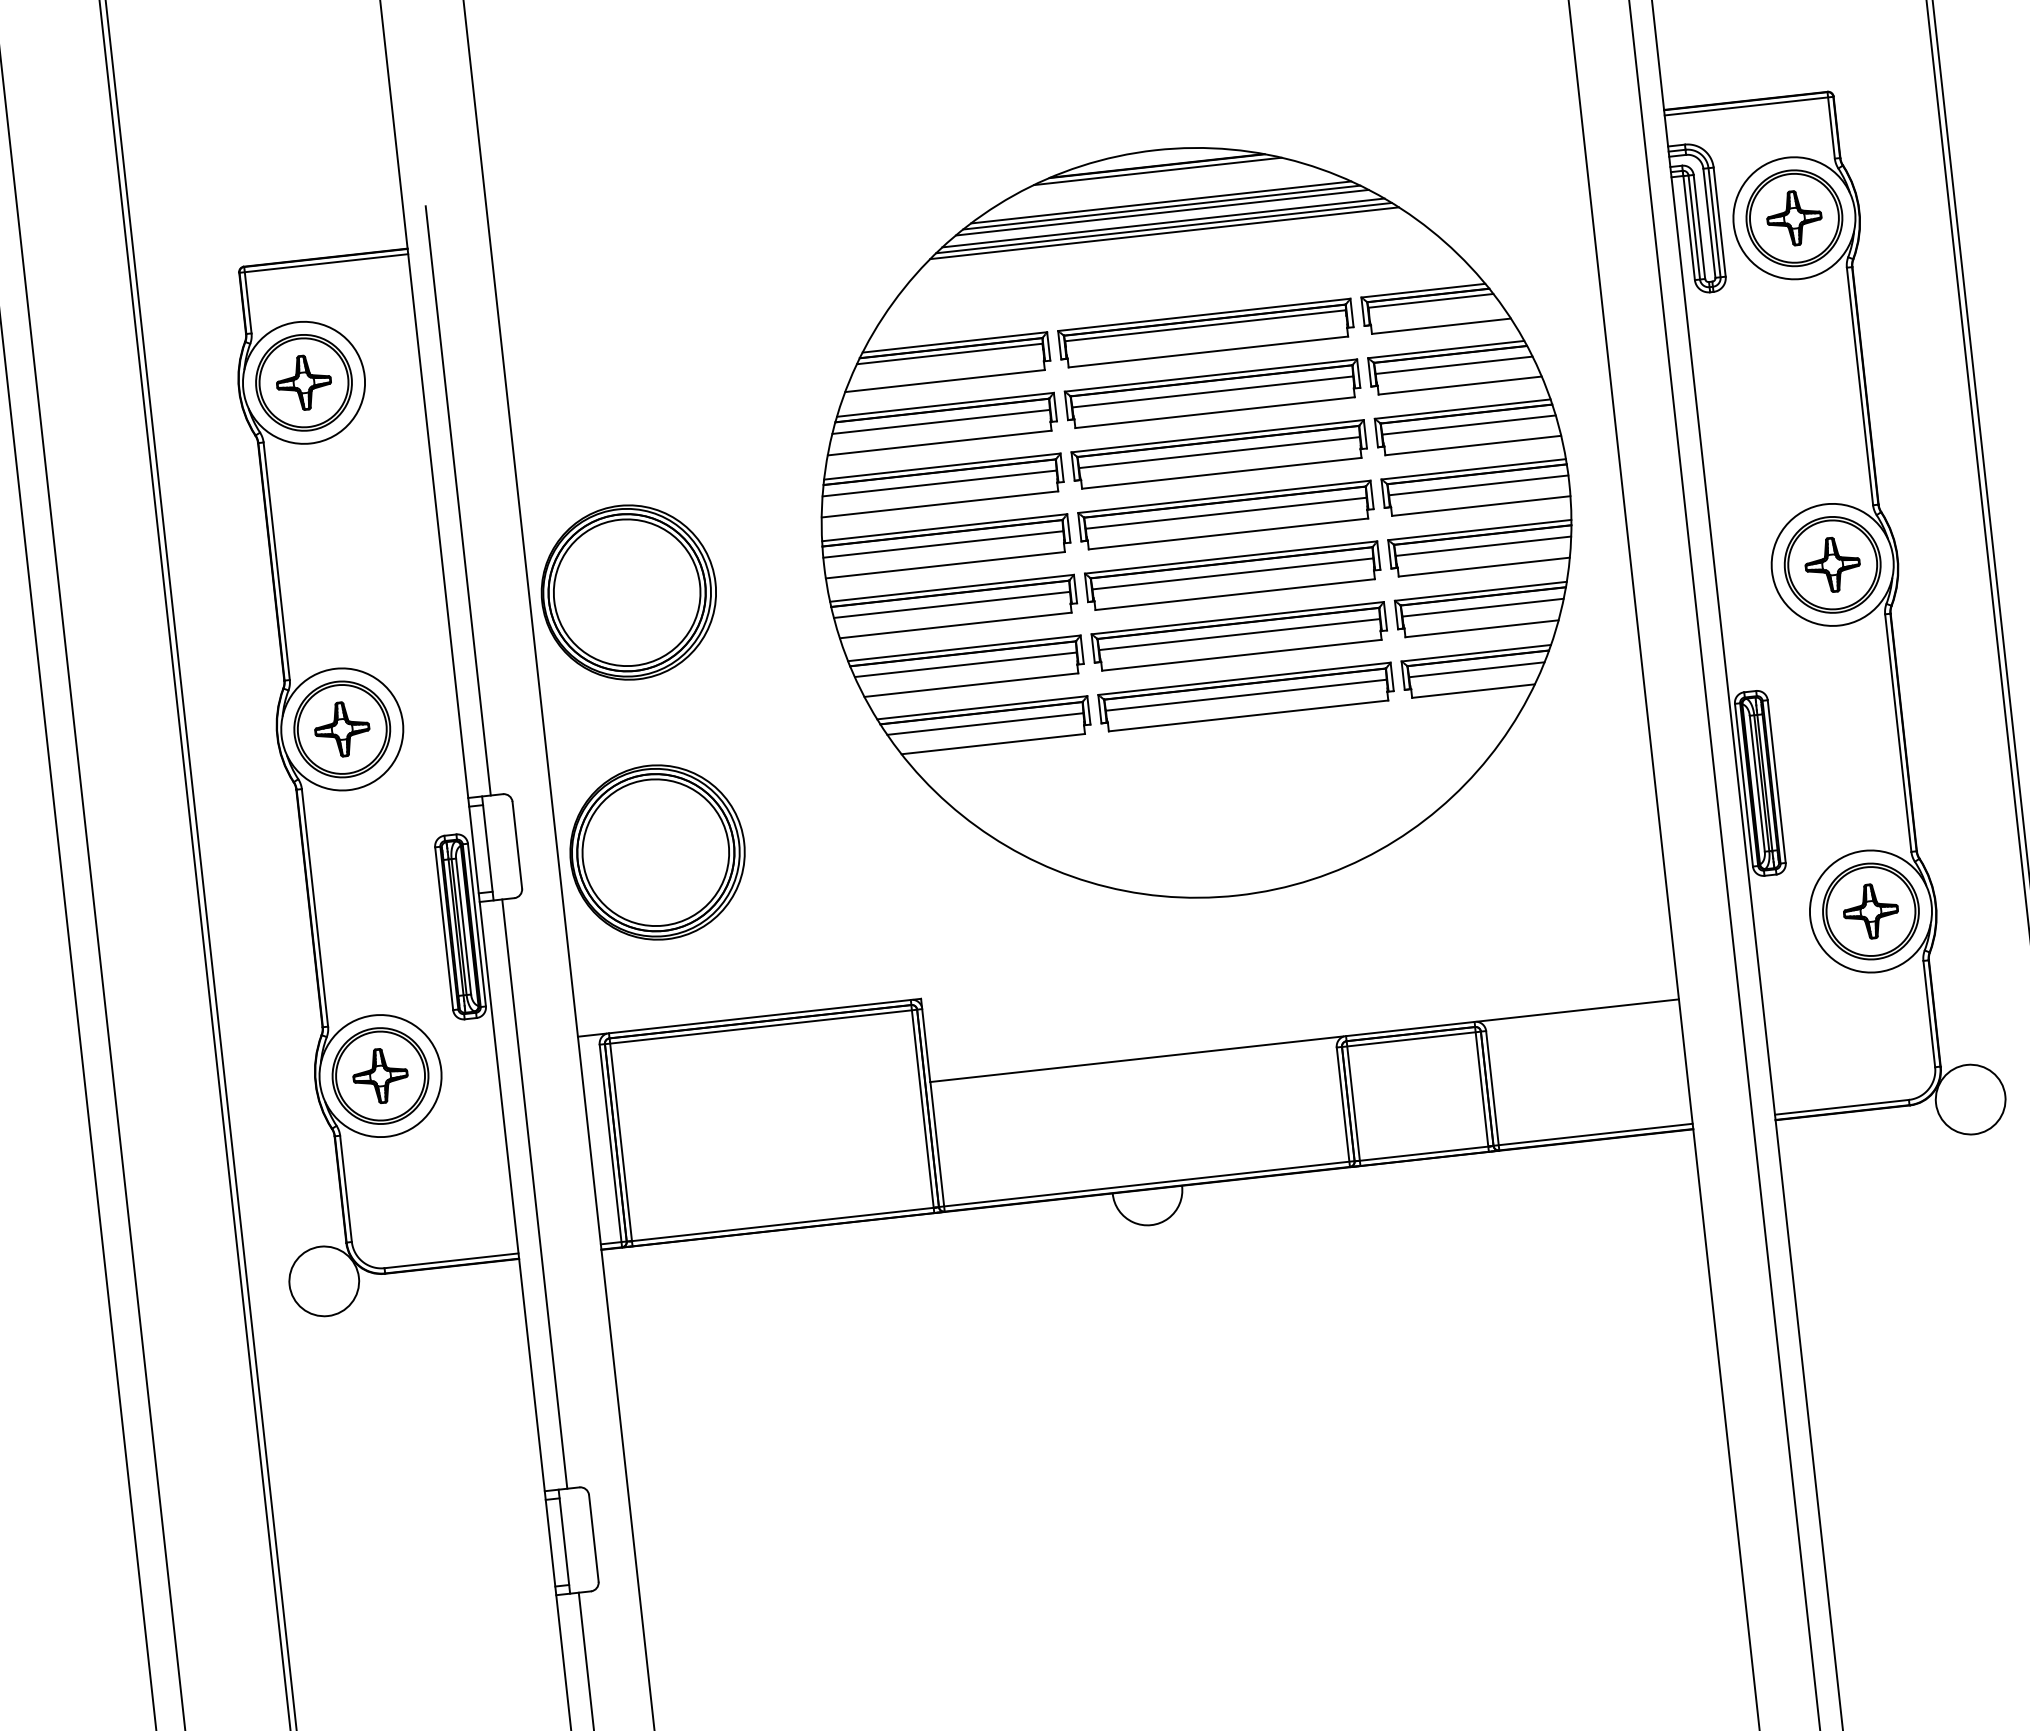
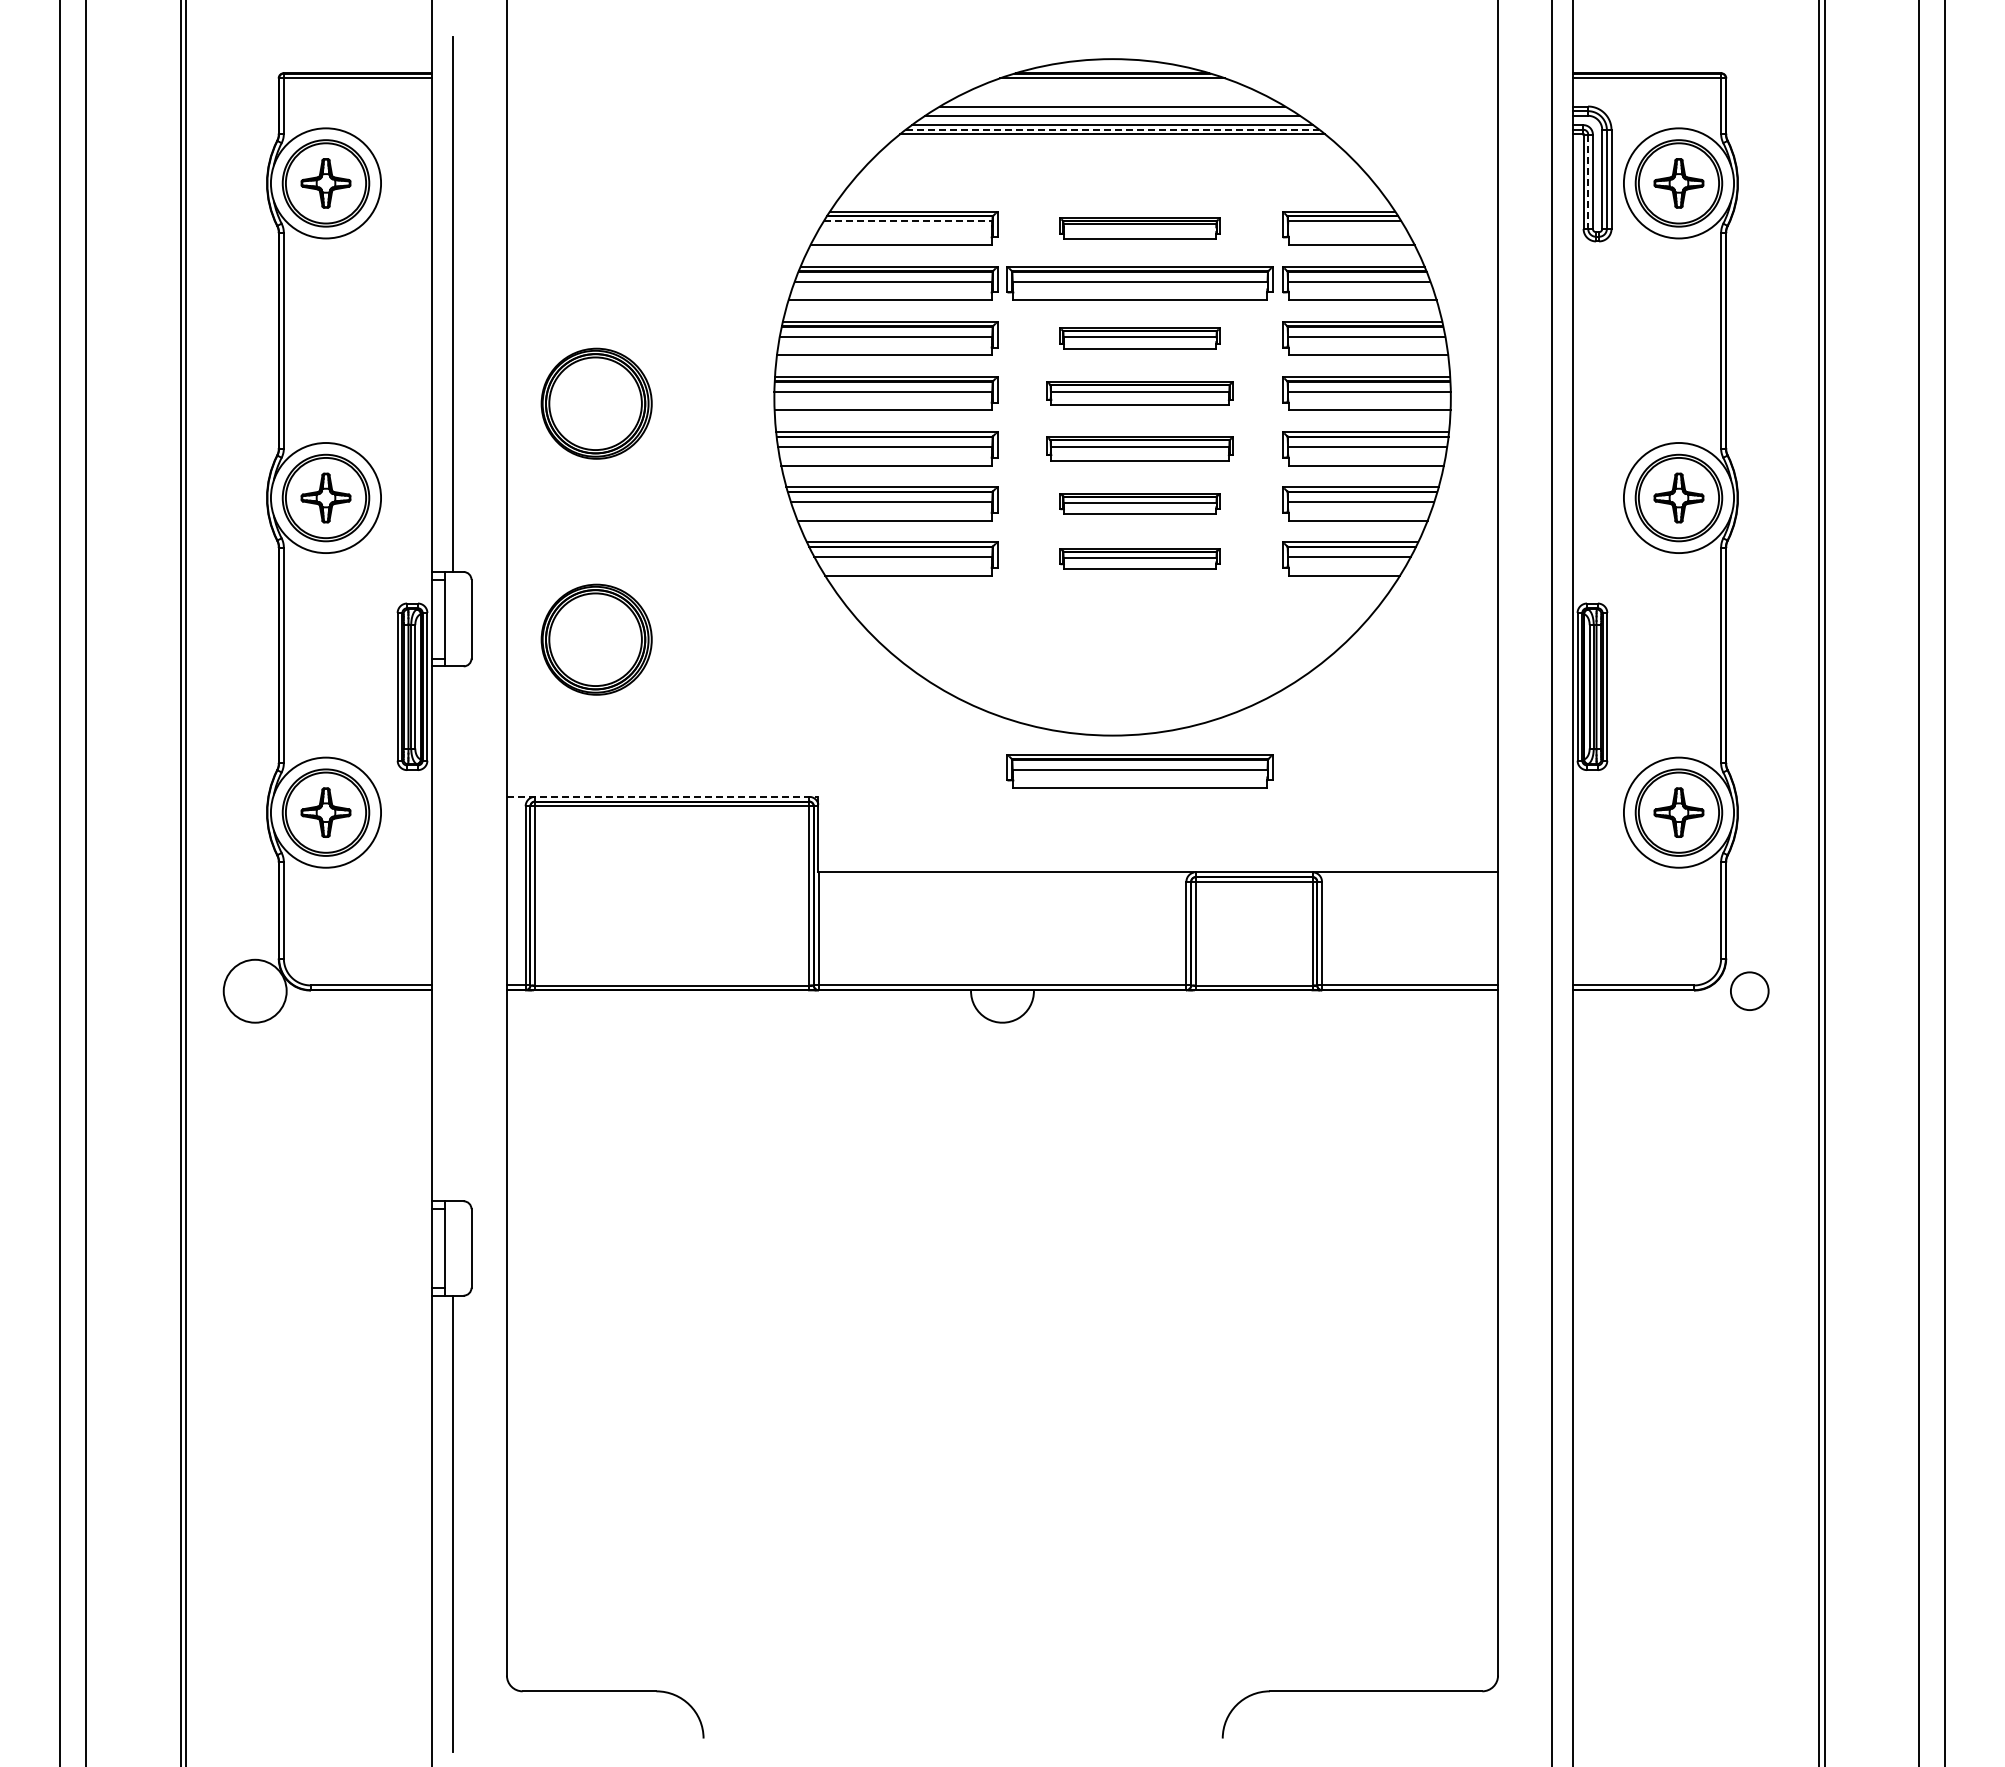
line: (1161, 207) -> (1112, 111), removed
line: (1163, 227) -> (1112, 129), solid -> dashed
line: (1694, 228) -> (1588, 182), solid -> dashed
part: (1205, 333) -> (1139, 228), size x0.6
line: (950, 353) -> (908, 221), solid -> dashed
part: (1219, 454) -> (1139, 338), size x0.6
part: (1225, 515) -> (1139, 393), size x0.7
part: (1232, 575) -> (1139, 448), size x0.7
part: (628, 592) -> (596, 403), size x0.7
part: (1239, 636) -> (1139, 503), size x0.6
part: (1245, 697) -> (1139, 558), size x0.6
part: (657, 852) -> (596, 639), size x0.7
part: (1271, 931) -> (1139, 771), added
line: (749, 1017) -> (662, 796), solid -> dashed
circle: (1970, 1098) -> (1749, 990), size x0.6
line: (534, 1193) -> (452, 933), removed

